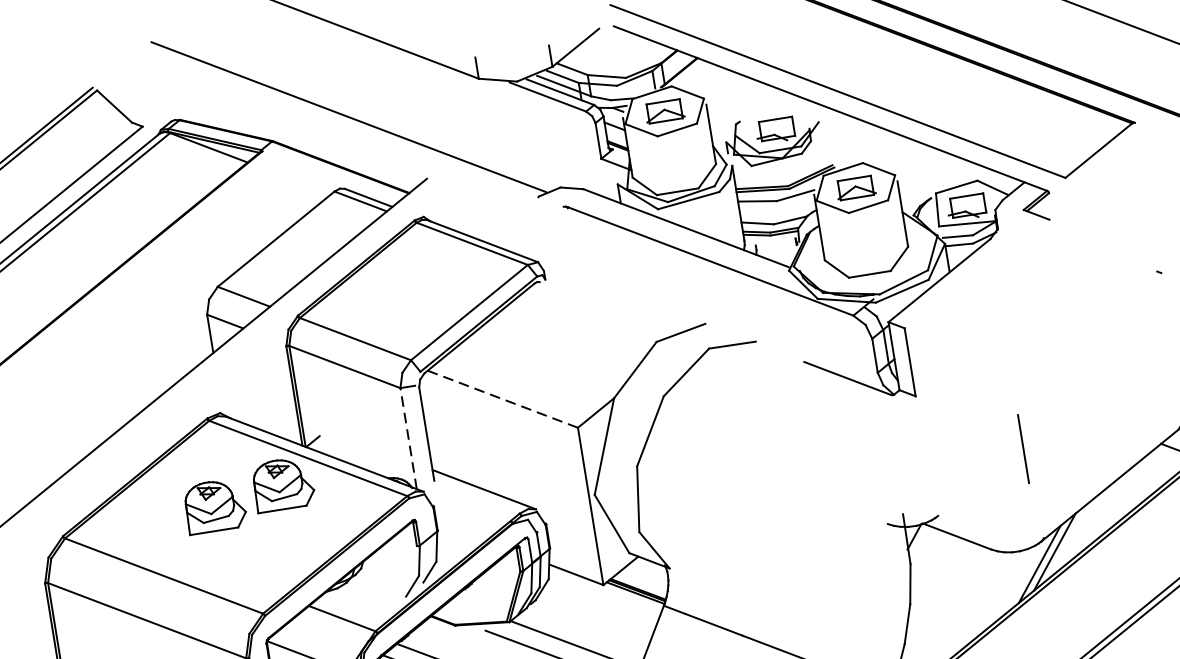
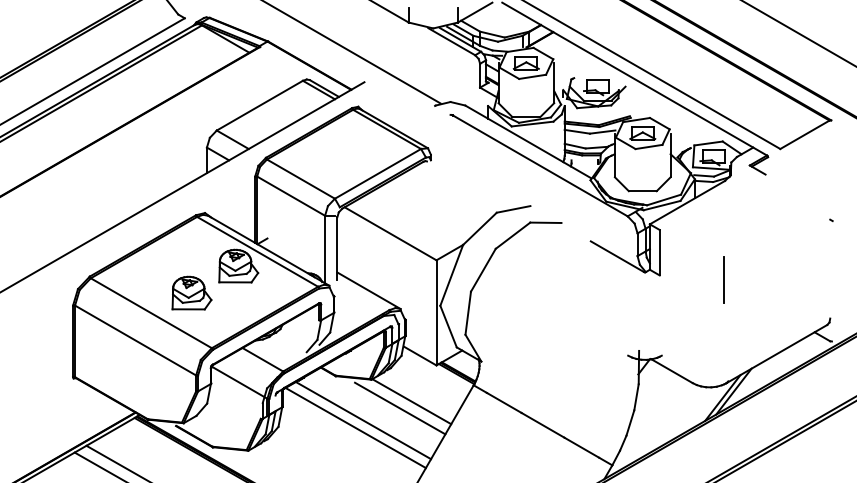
line: (504, 400) -> (391, 234), dashed -> solid
line: (409, 438) -> (325, 249), dashed -> solid
line: (1021, 448) -> (723, 279), moved
part: (214, 505) -> (191, 292), moved

